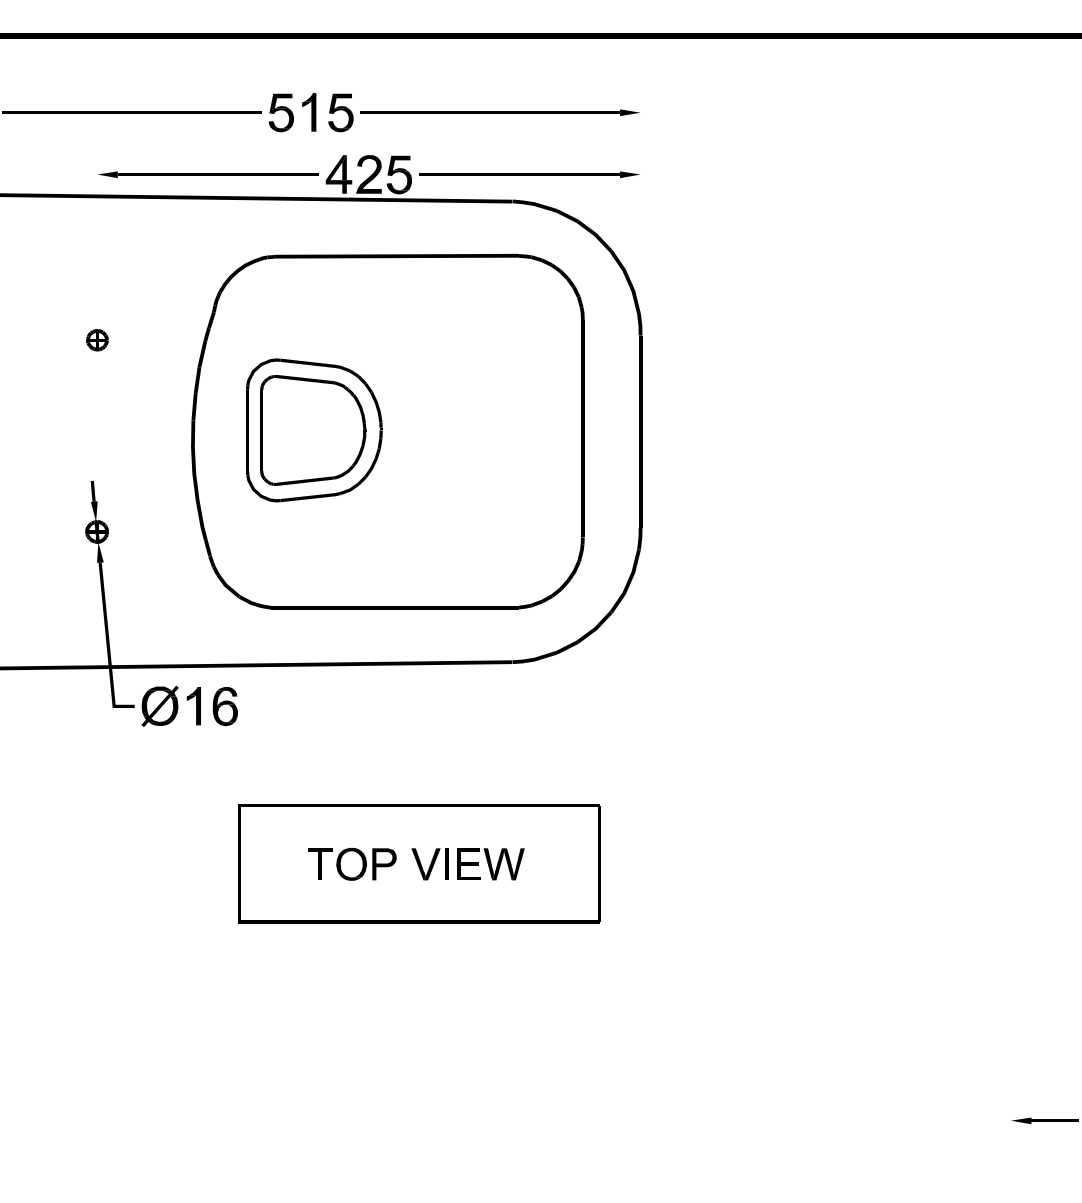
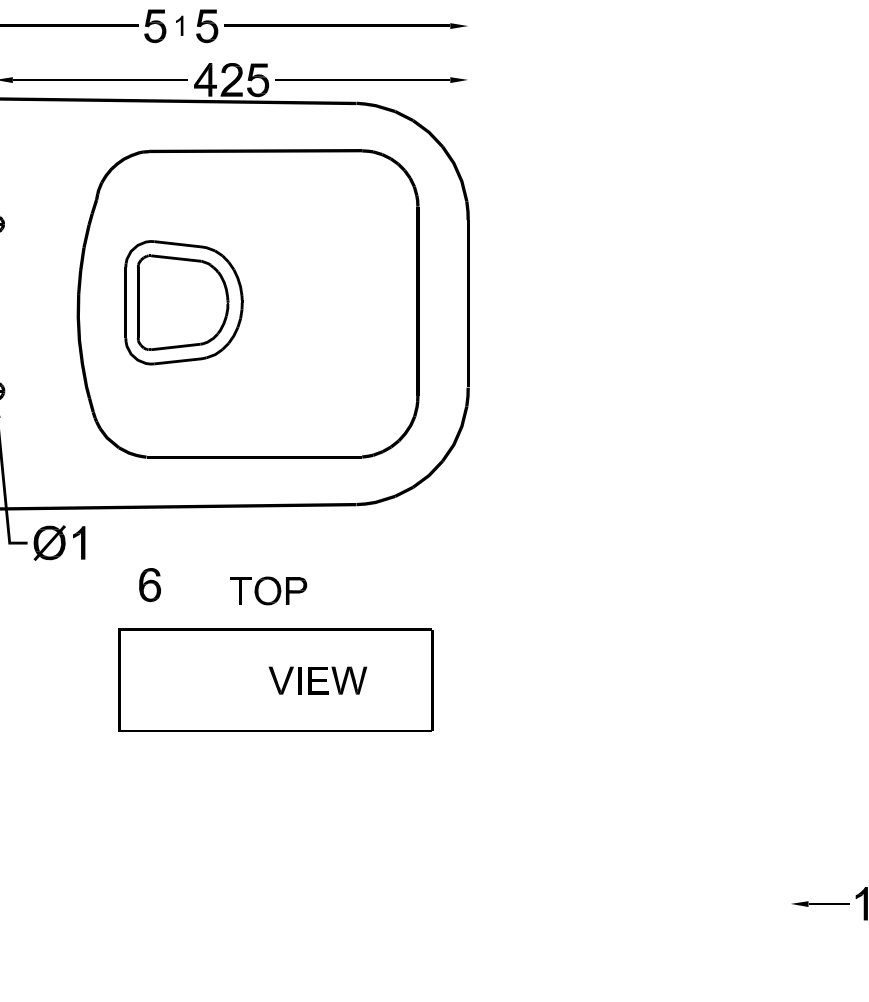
part: (309, 112) -> (179, 25), size x0.6
part: (224, 706) -> (149, 585), moved
part: (352, 864) -> (268, 591), moved

